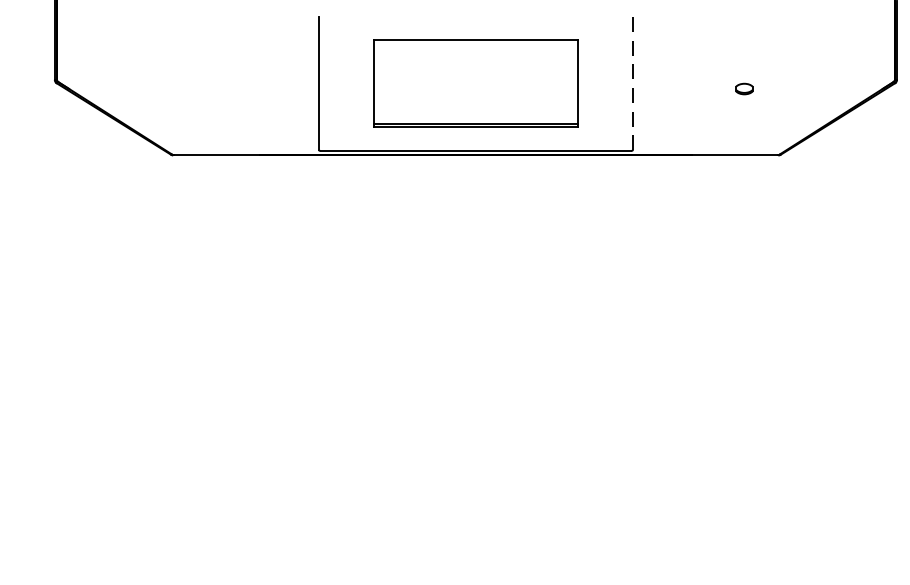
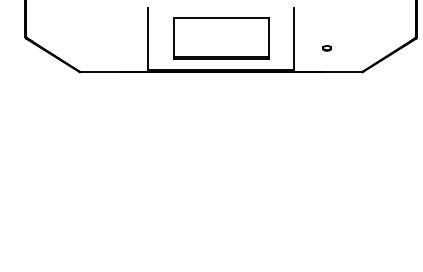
line: (633, 82) -> (294, 38), dashed -> solid
part: (743, 89) -> (326, 48), moved

